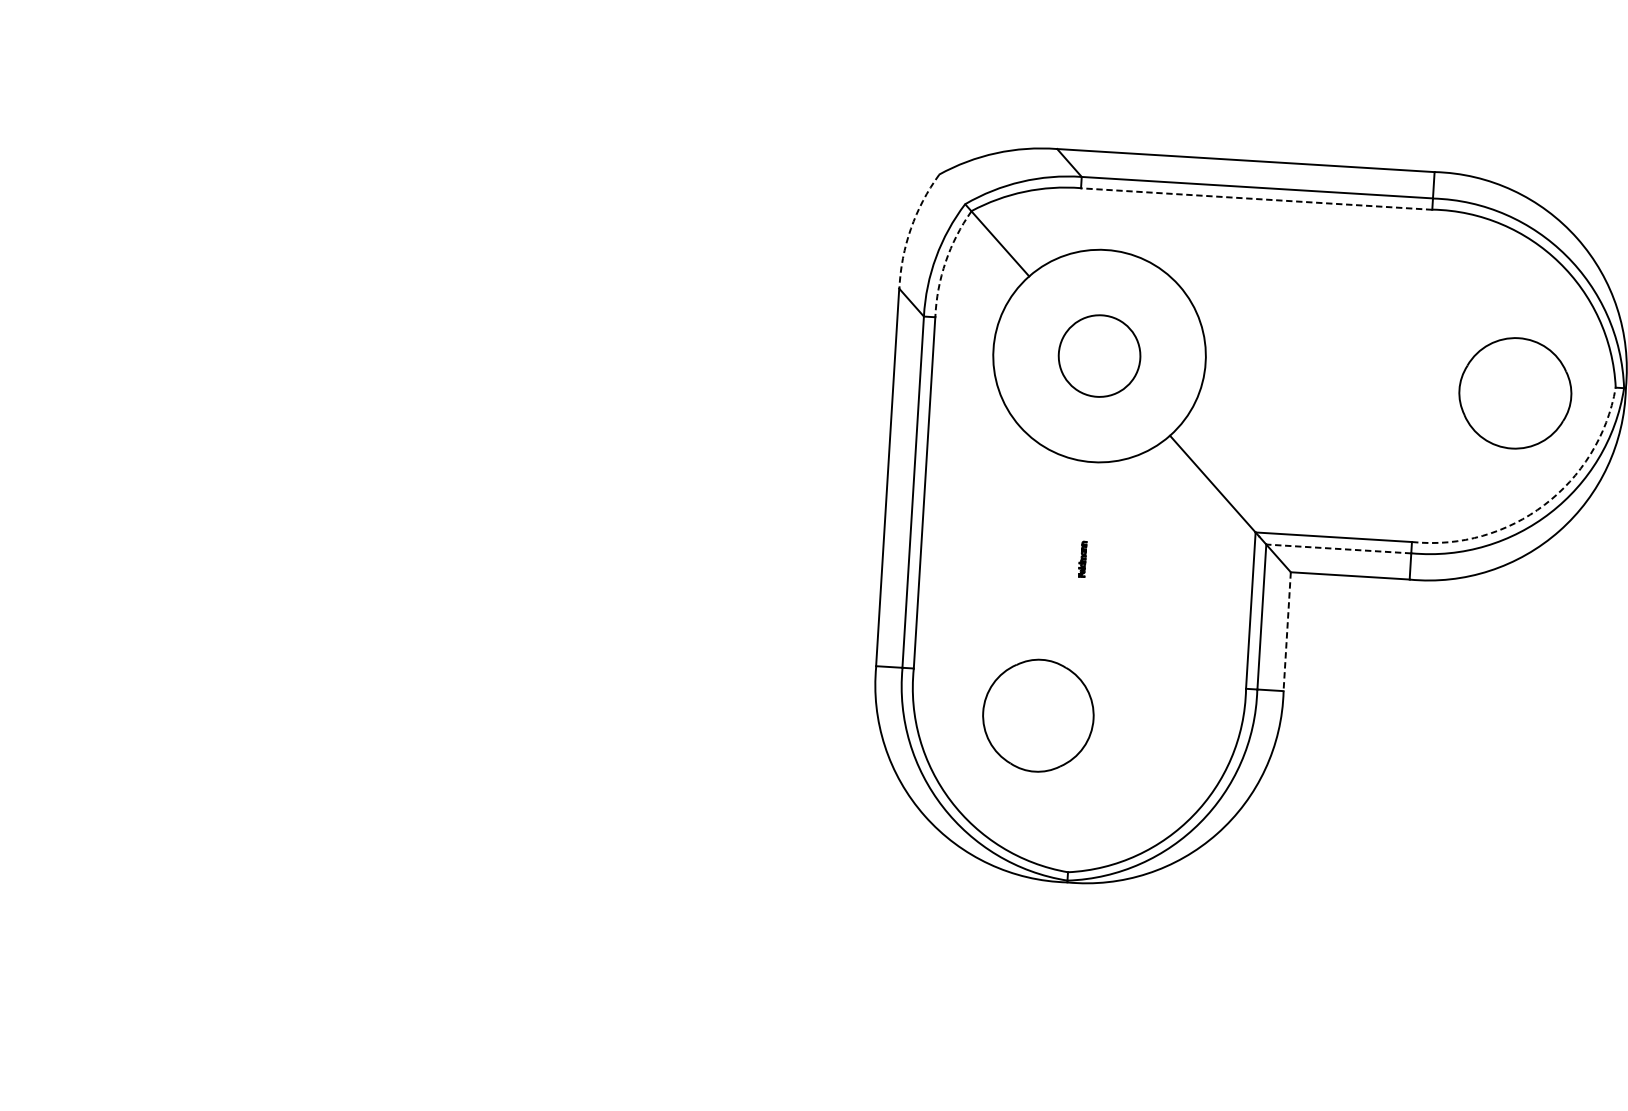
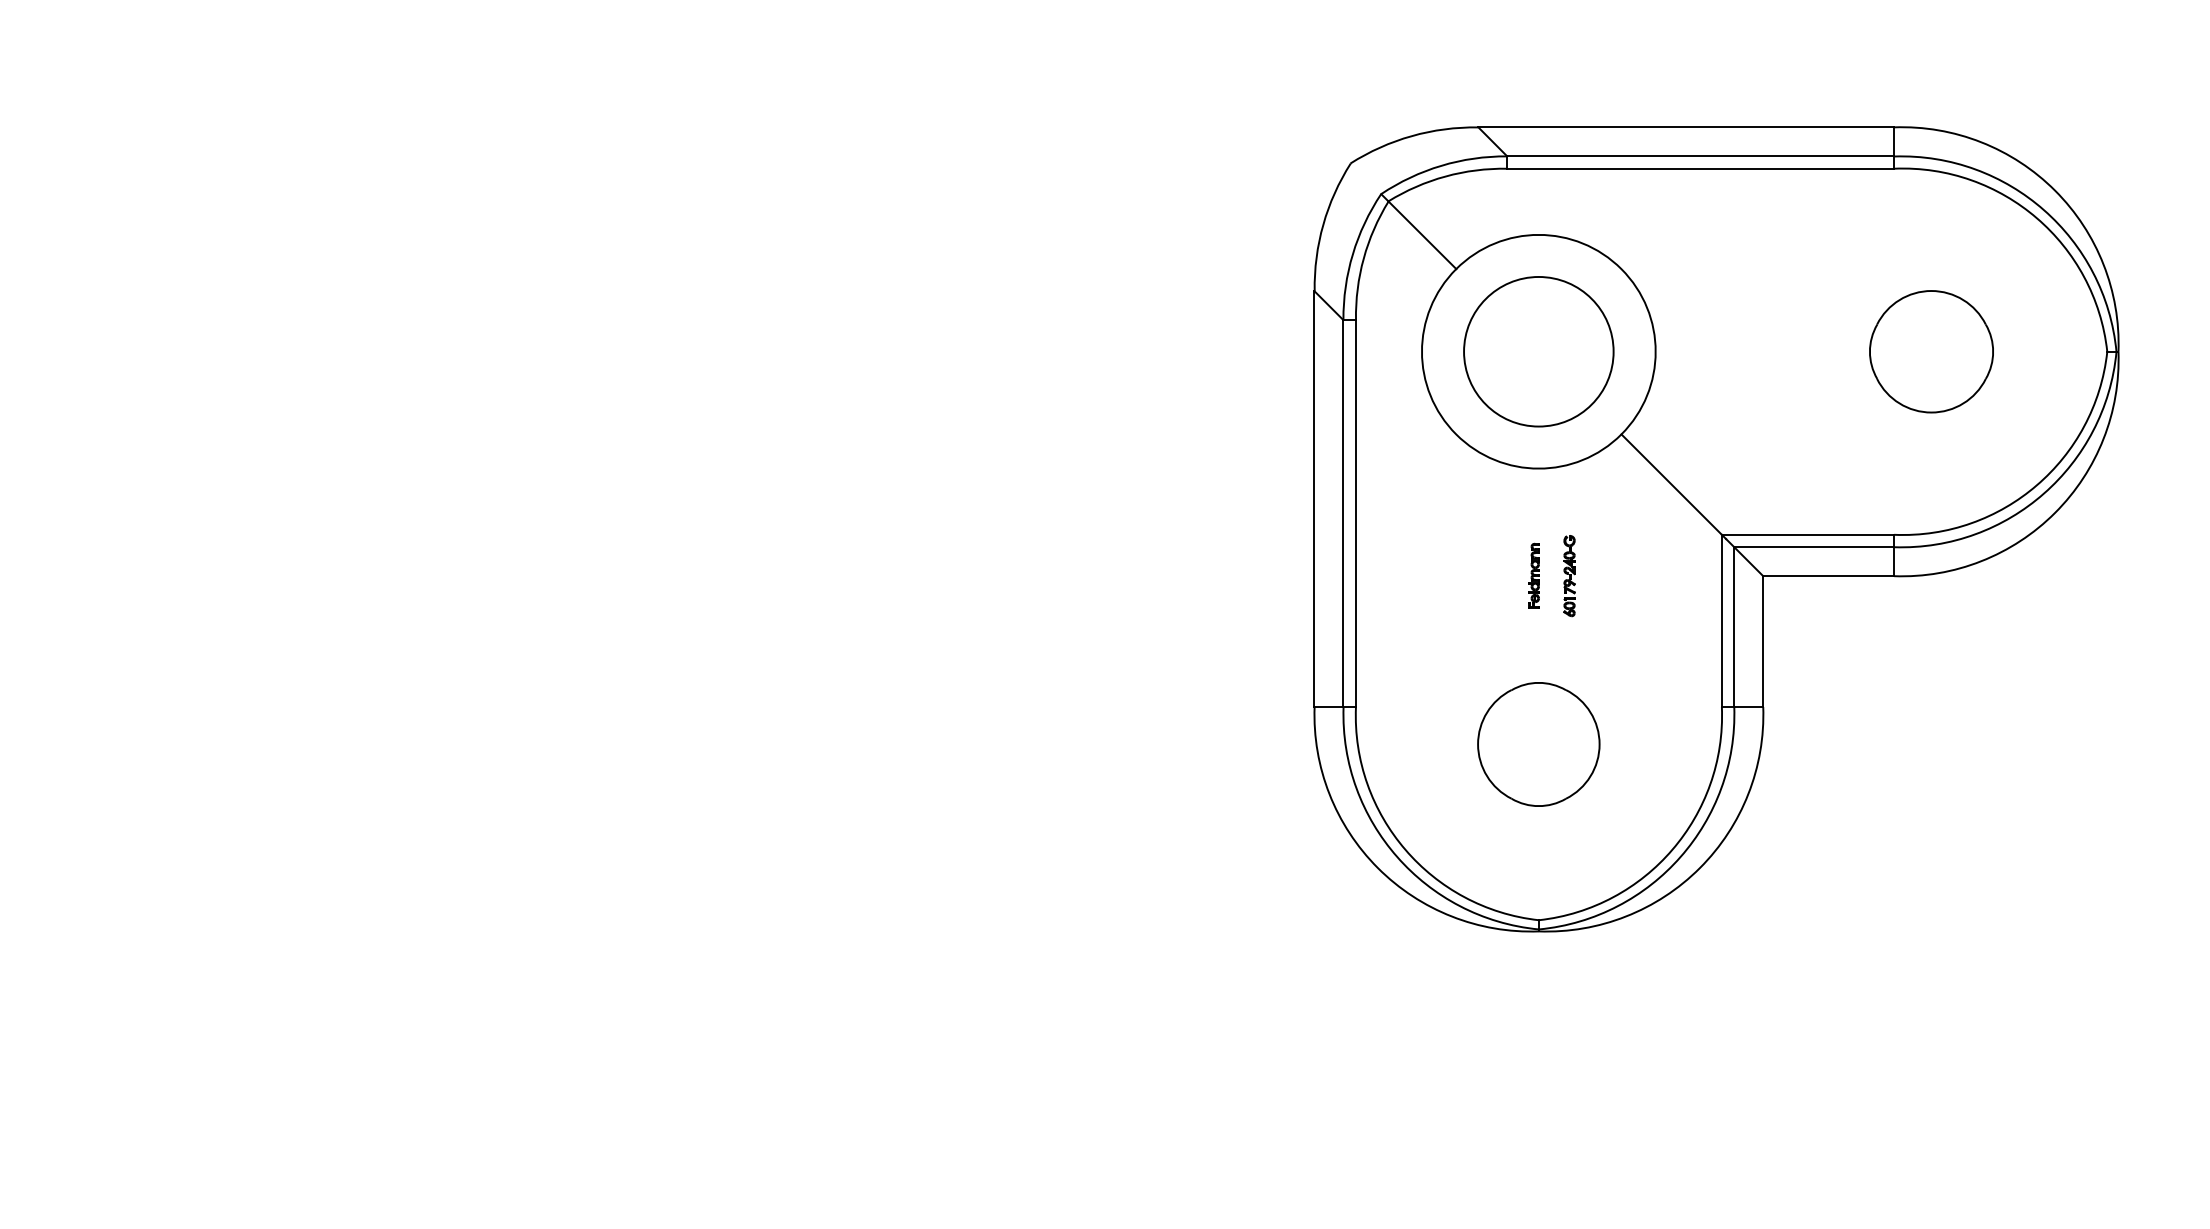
line: (1256, 198) -> (1700, 168), dashed -> solid
arc: (911, 228) -> (1323, 224), dashed -> solid
arc: (945, 261) -> (1363, 258), dashed -> solid
circle: (1099, 355) -> (1538, 351), size x1.67
part: (1515, 393) -> (1931, 351), moved
arc: (1544, 505) -> (2036, 485), dashed -> solid
line: (1339, 549) -> (1814, 547), dashed -> solid
part: (1082, 558) -> (1533, 575), size x1.67
part: (1114, 561) -> (1569, 576), added
line: (1287, 632) -> (1763, 642), dashed -> solid
part: (1038, 715) -> (1538, 744), moved

